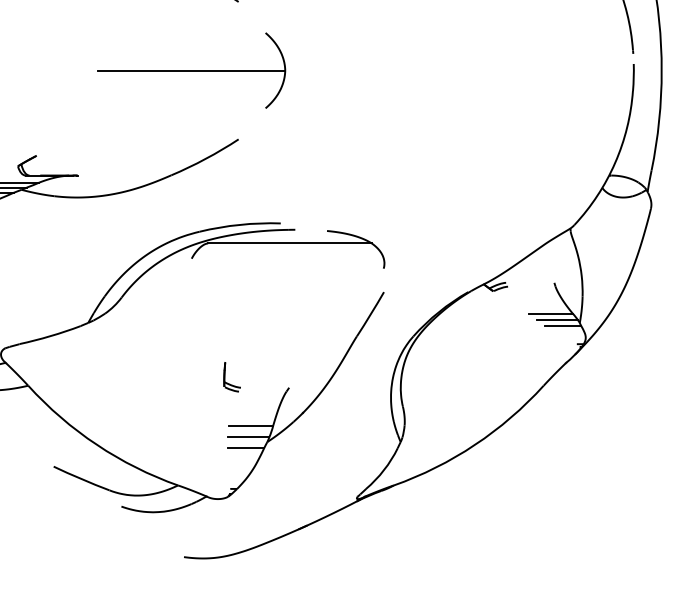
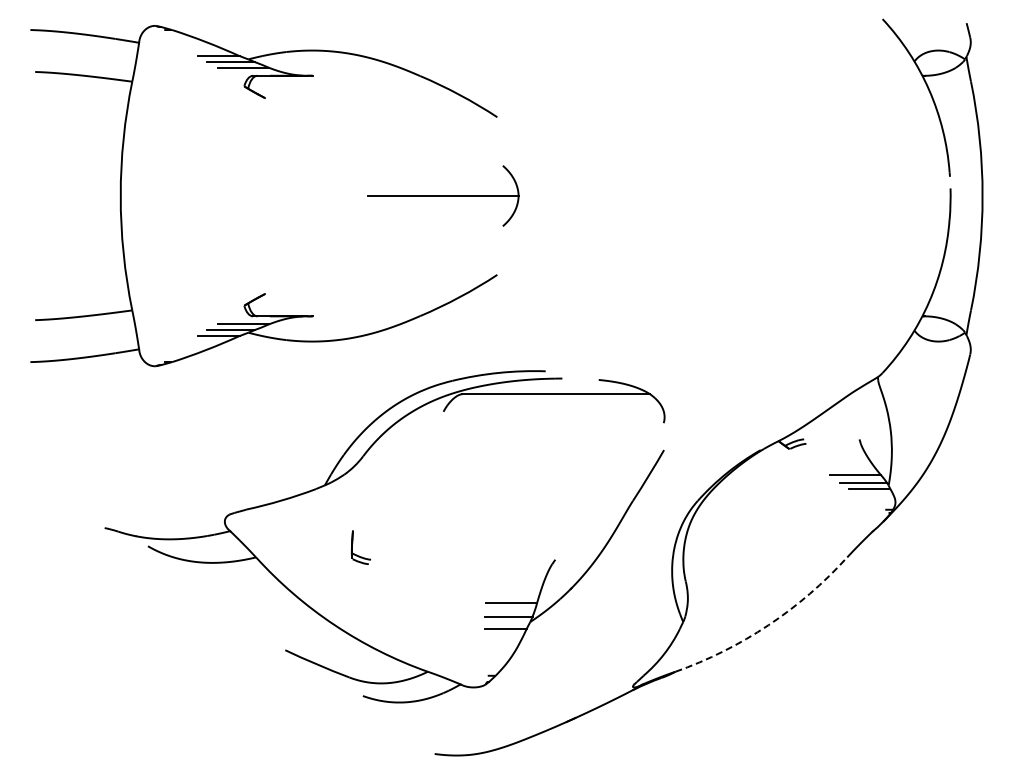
part: (191, 70) -> (443, 195), size x0.7
part: (229, 383) -> (357, 554), moved
arc: (475, 445) -> (768, 625), solid -> dashed

